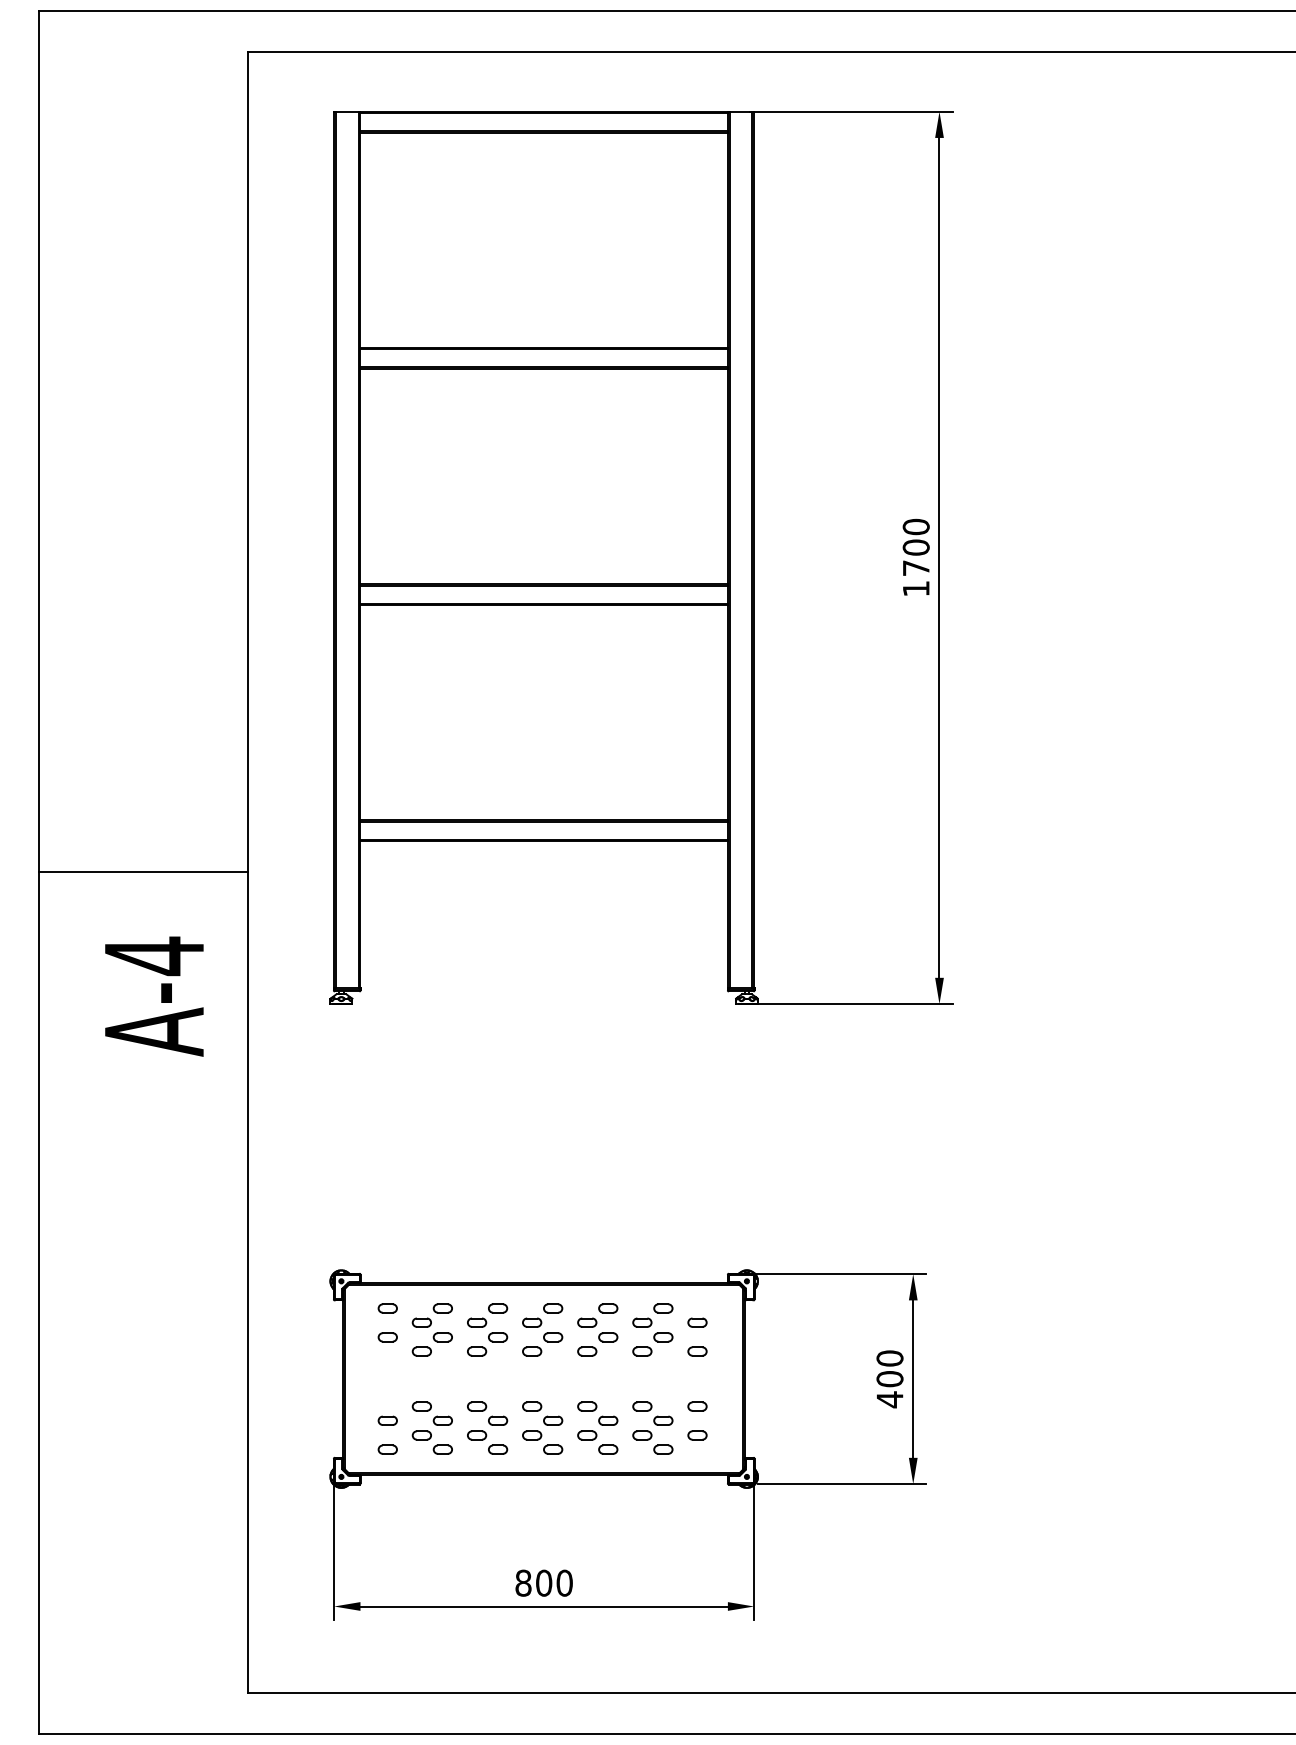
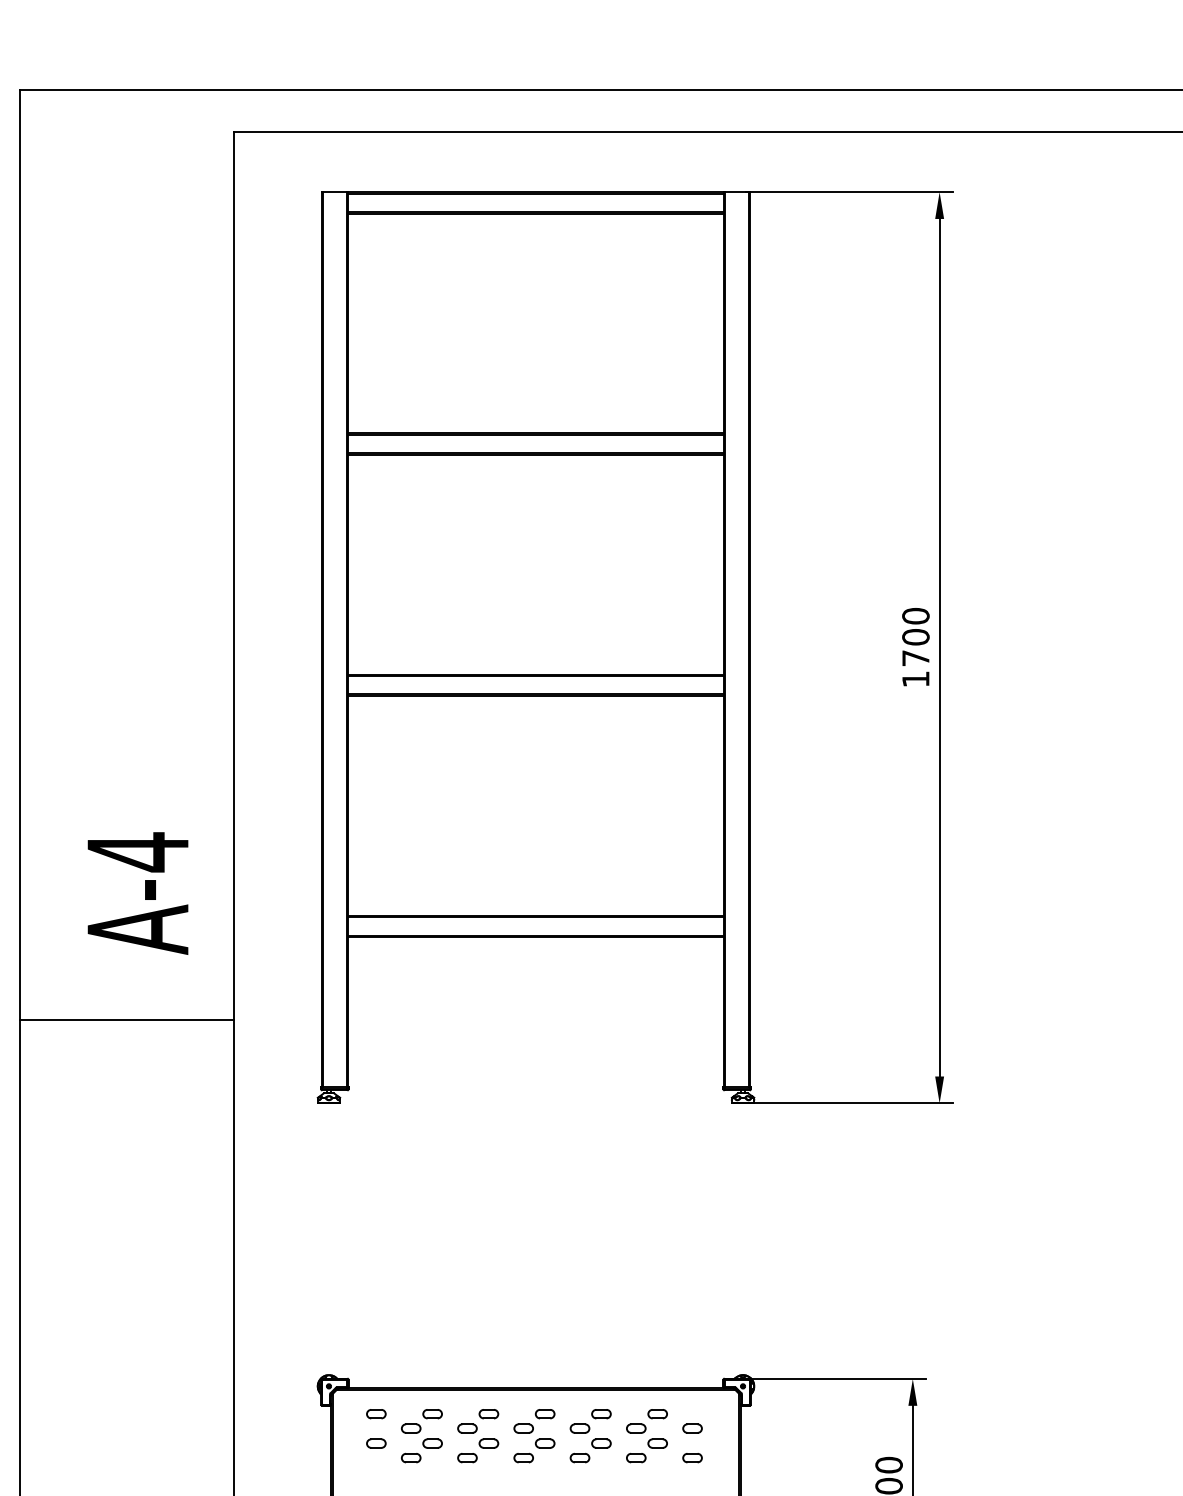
line: (143, 872) -> (126, 1020), moved
text: (154, 996) -> (138, 893), moved

